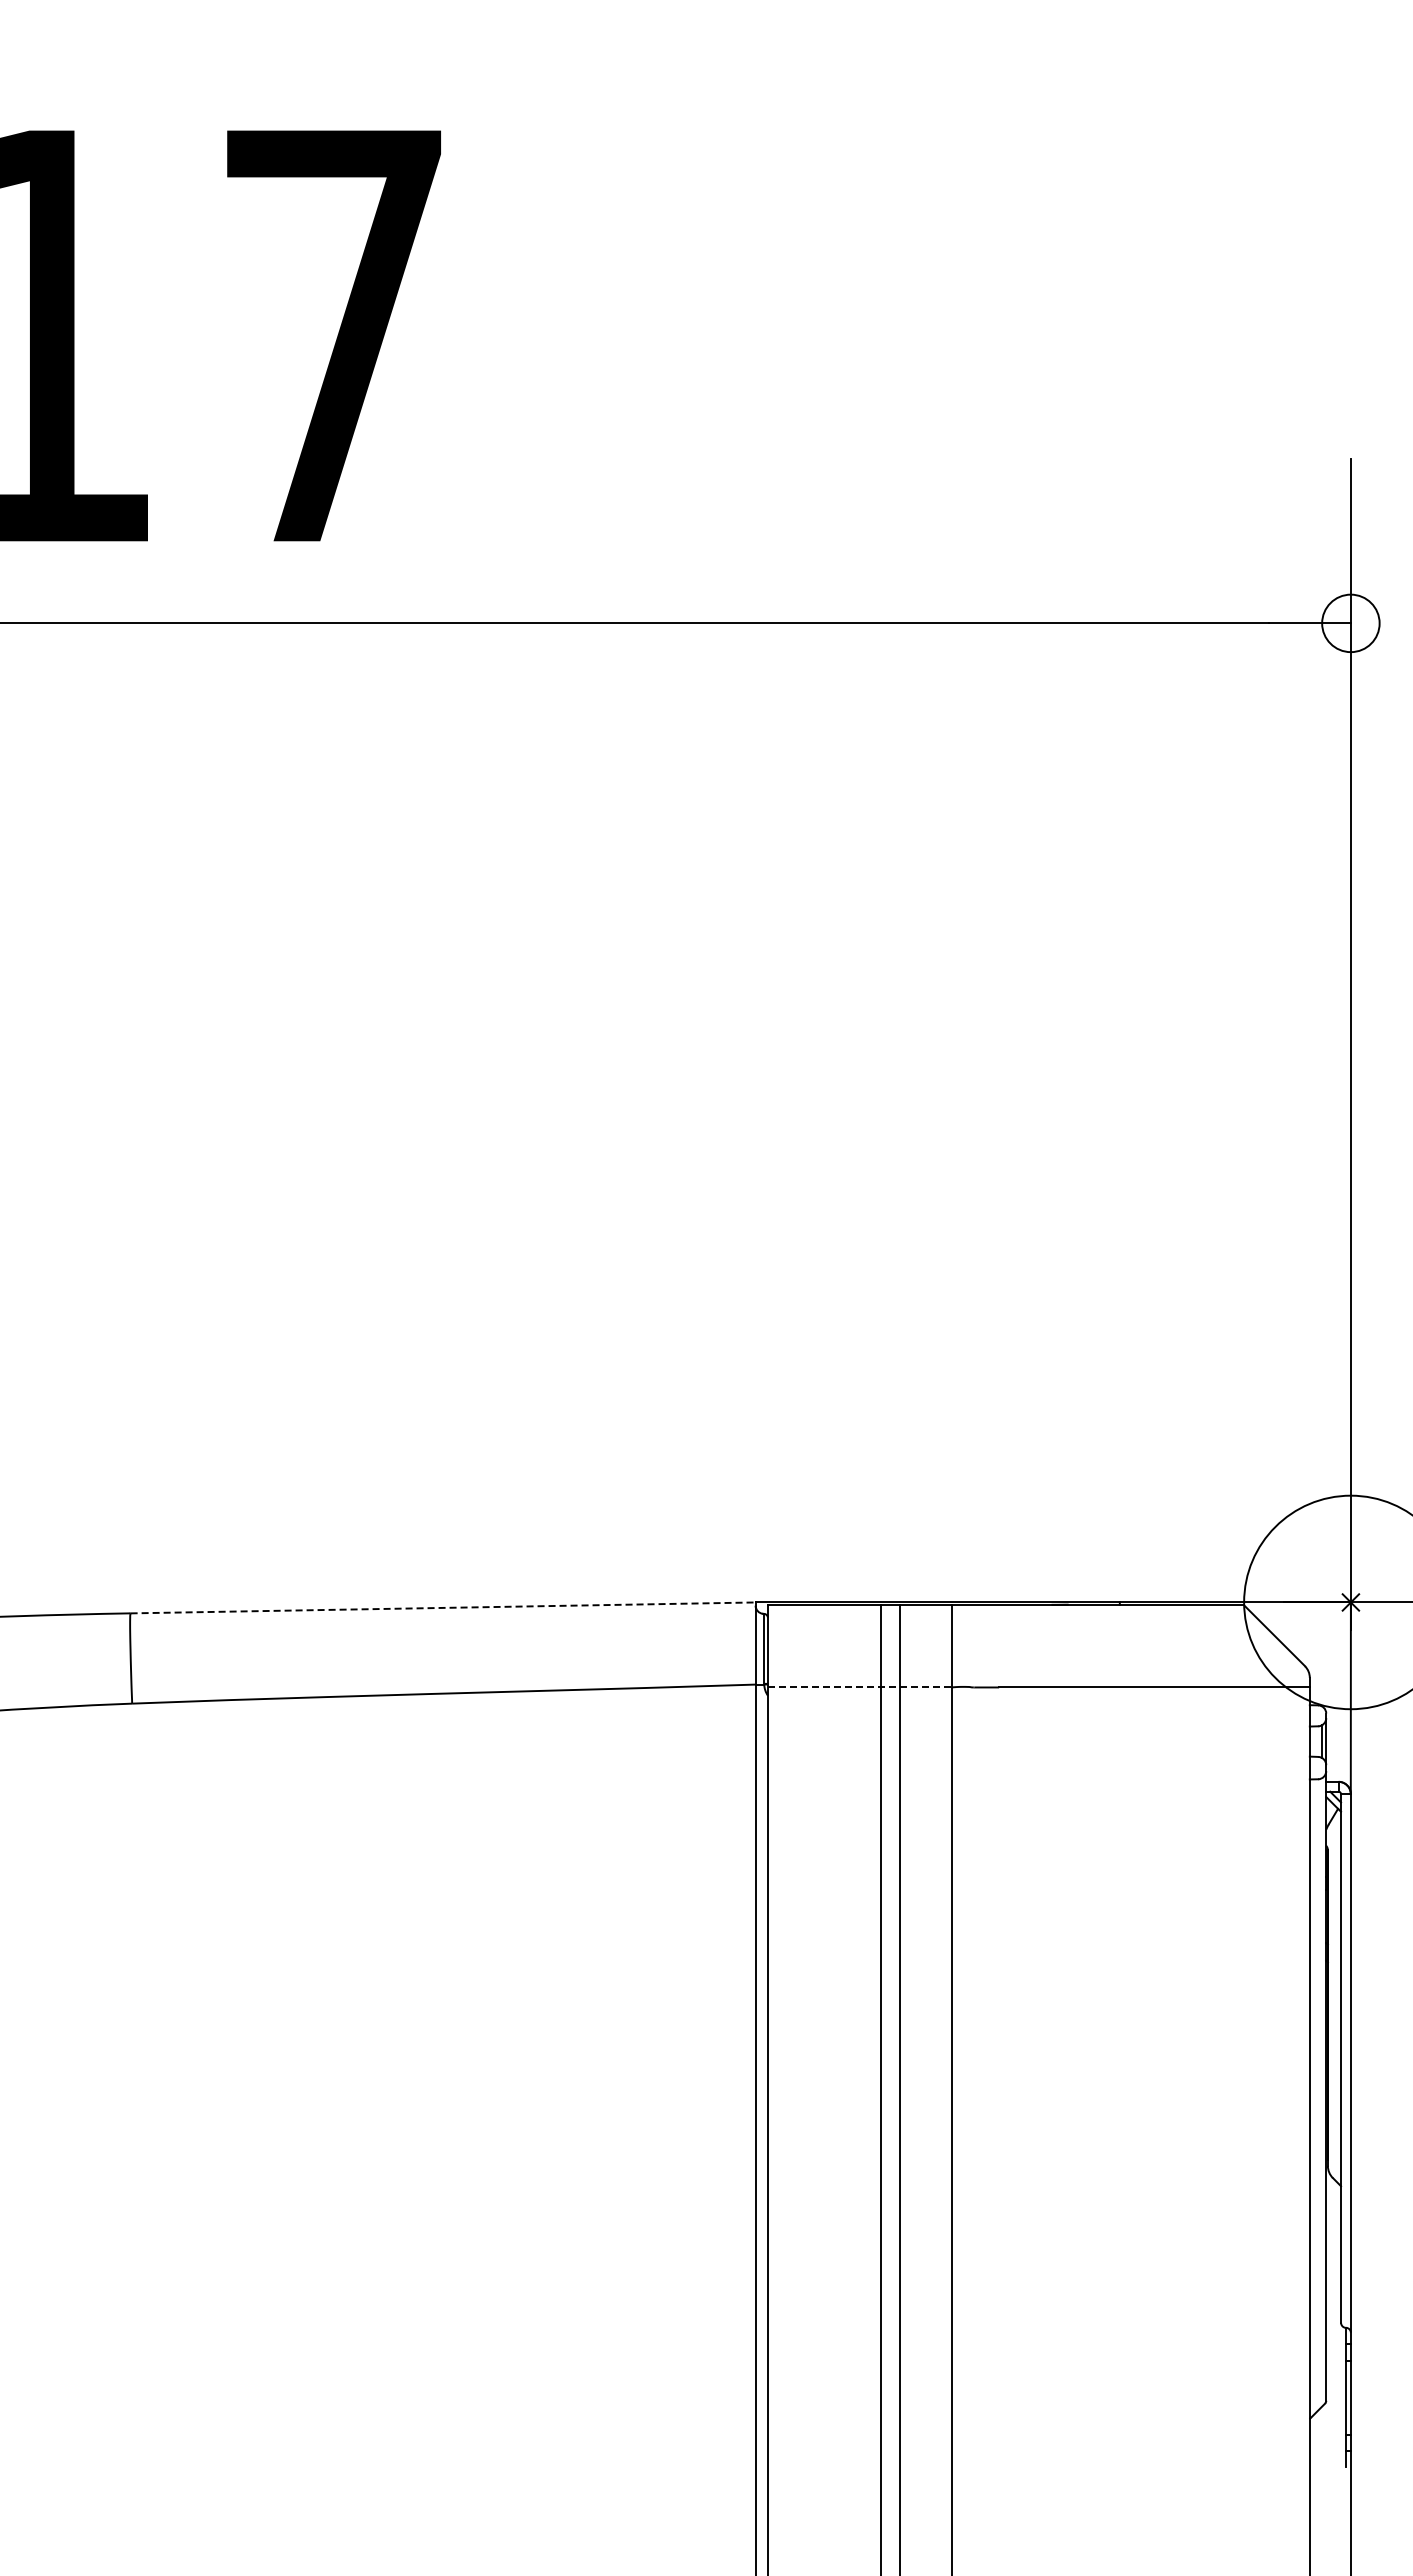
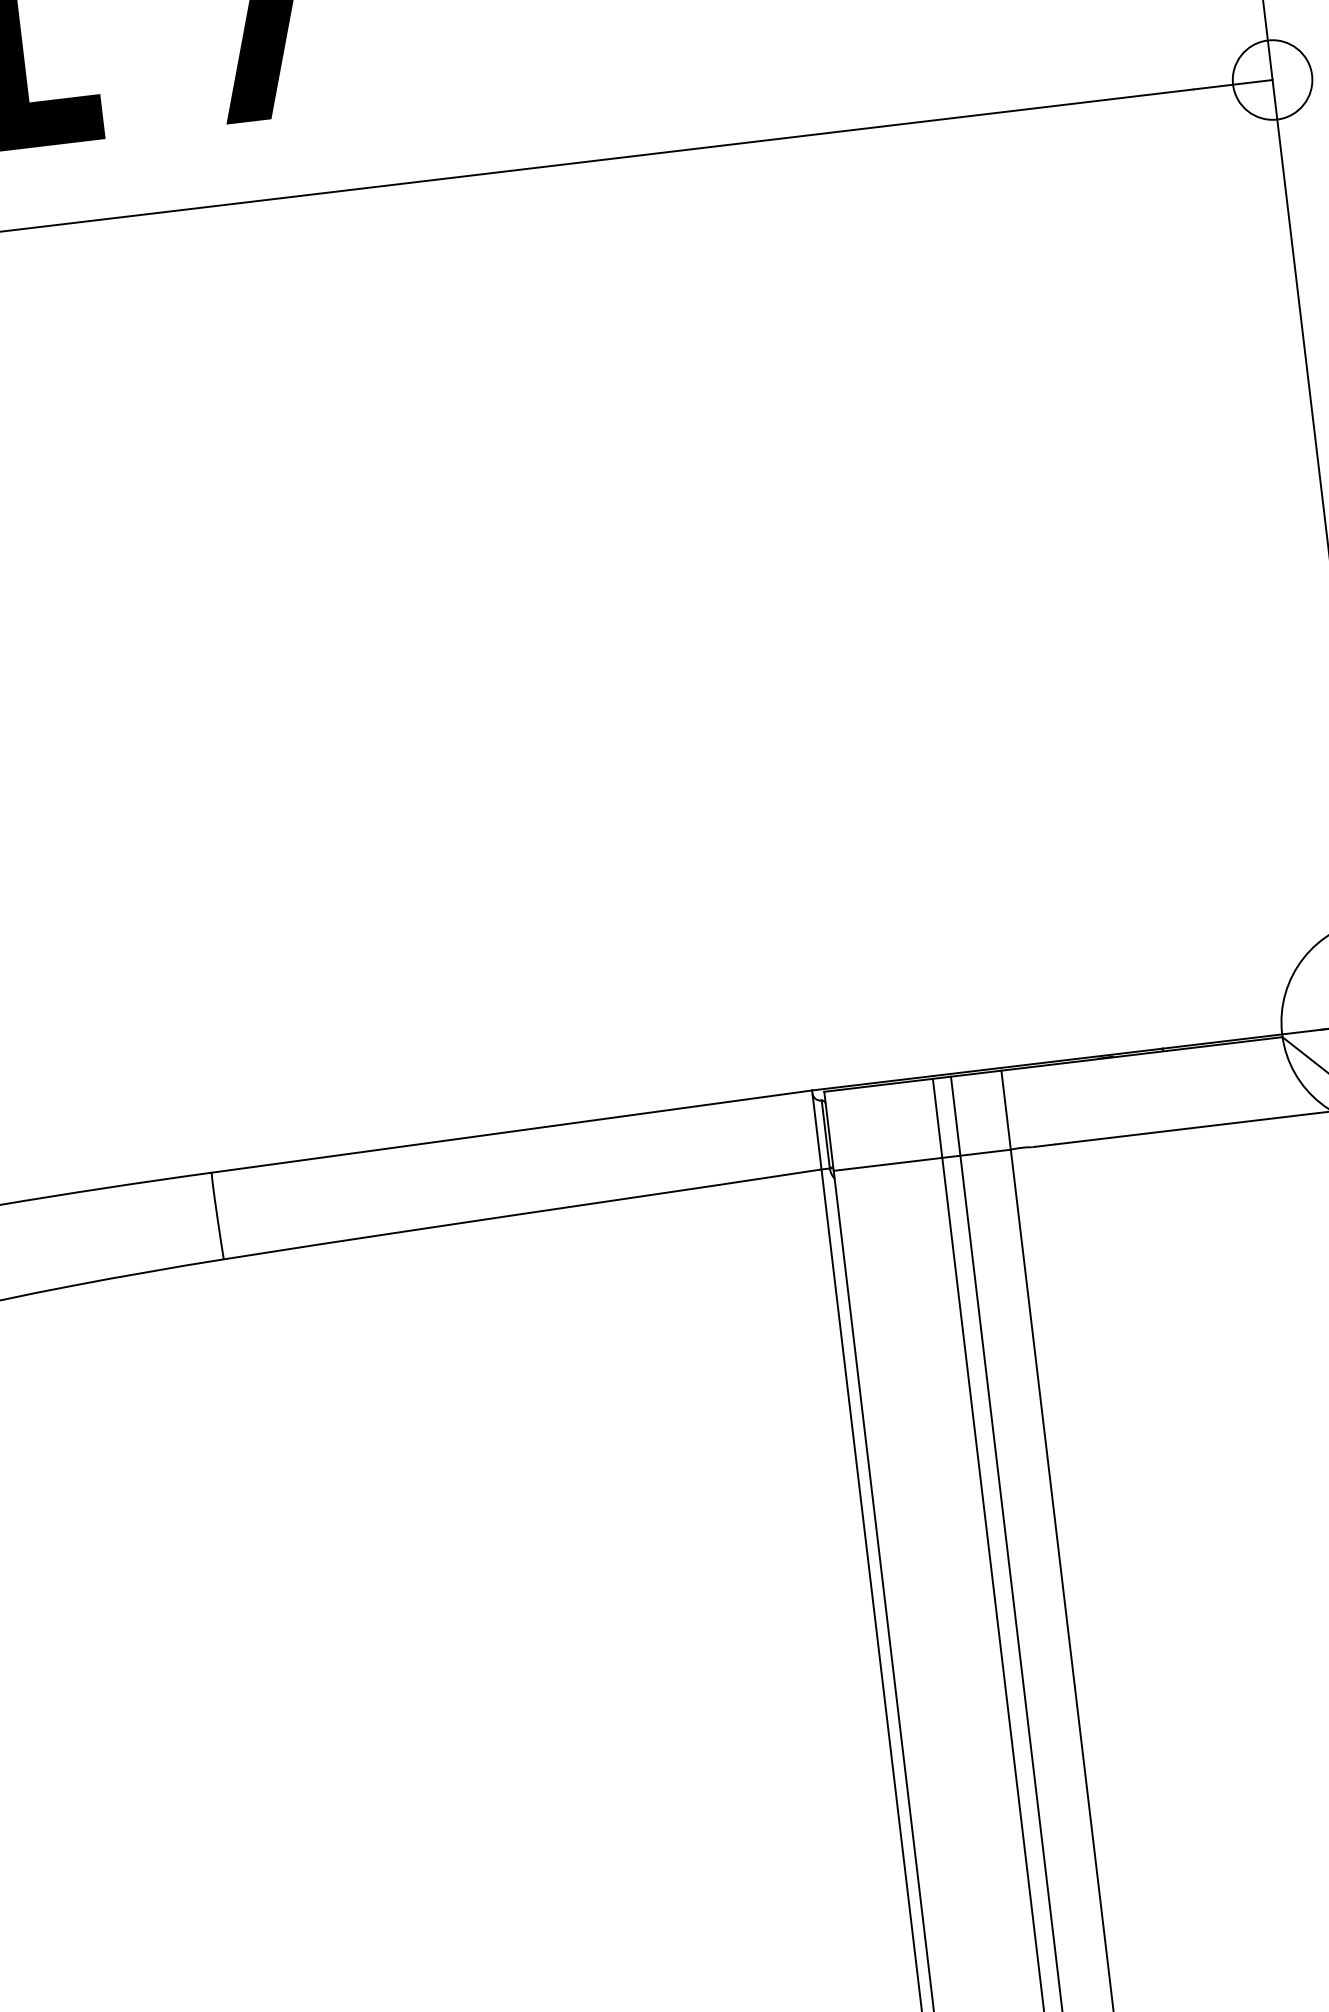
circle: (1350, 623) -> (1272, 80), size x1.43
line: (443, 1607) -> (512, 1131), dashed -> solid
line: (860, 1687) -> (922, 1160), dashed -> solid

